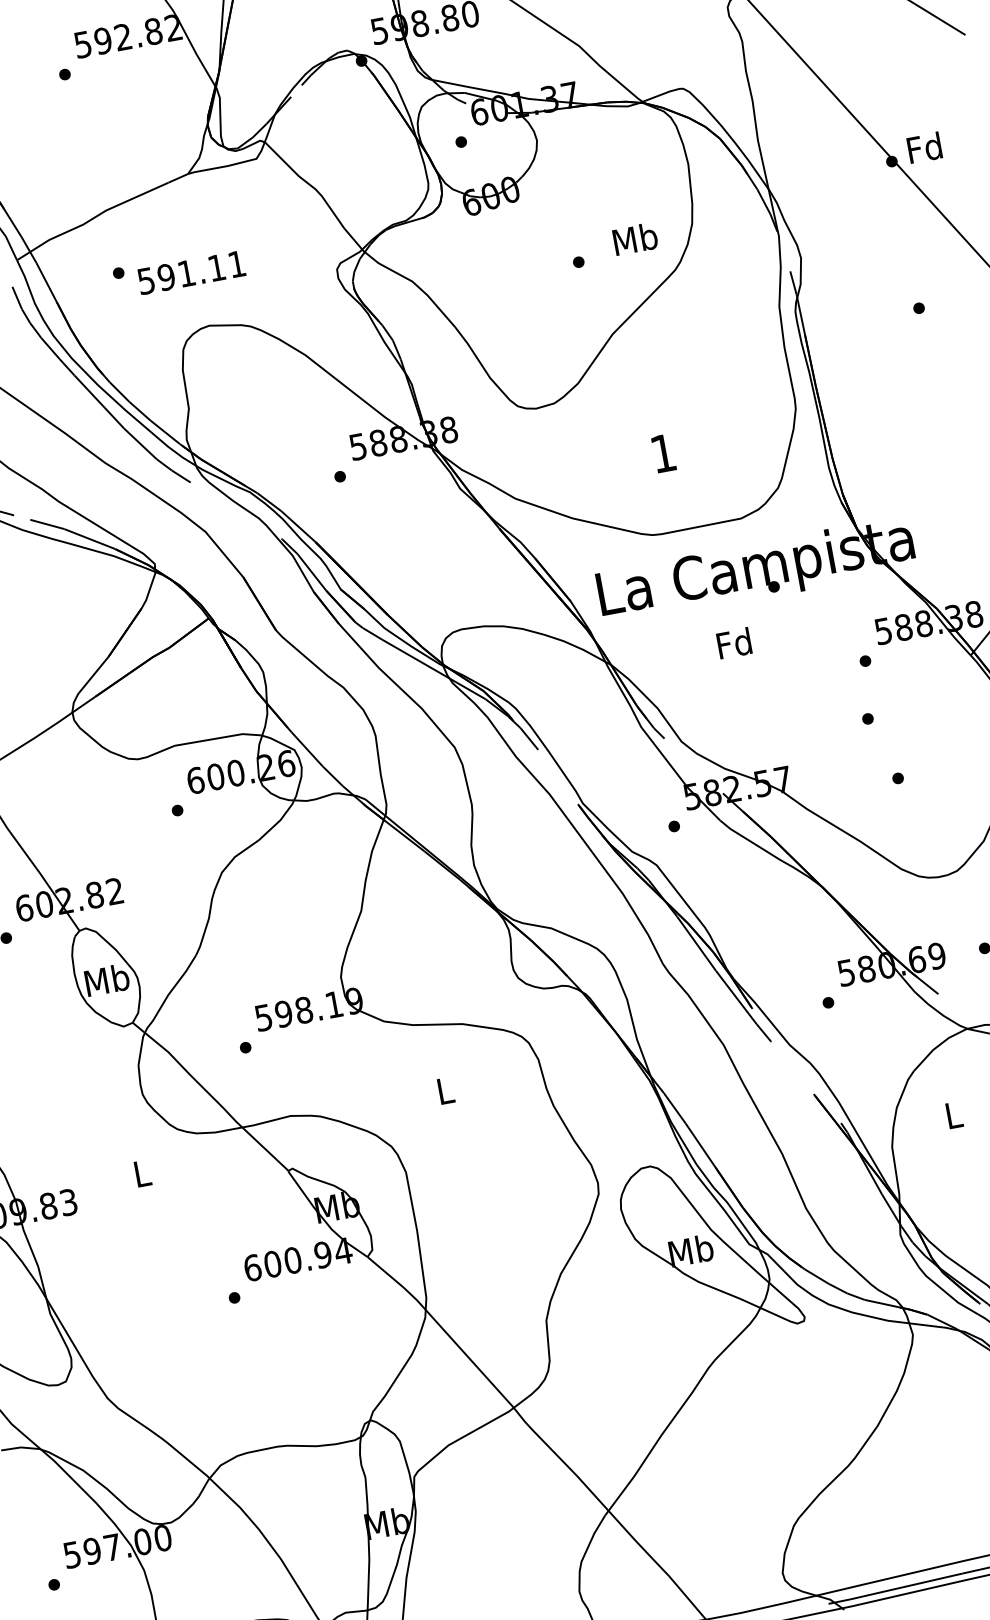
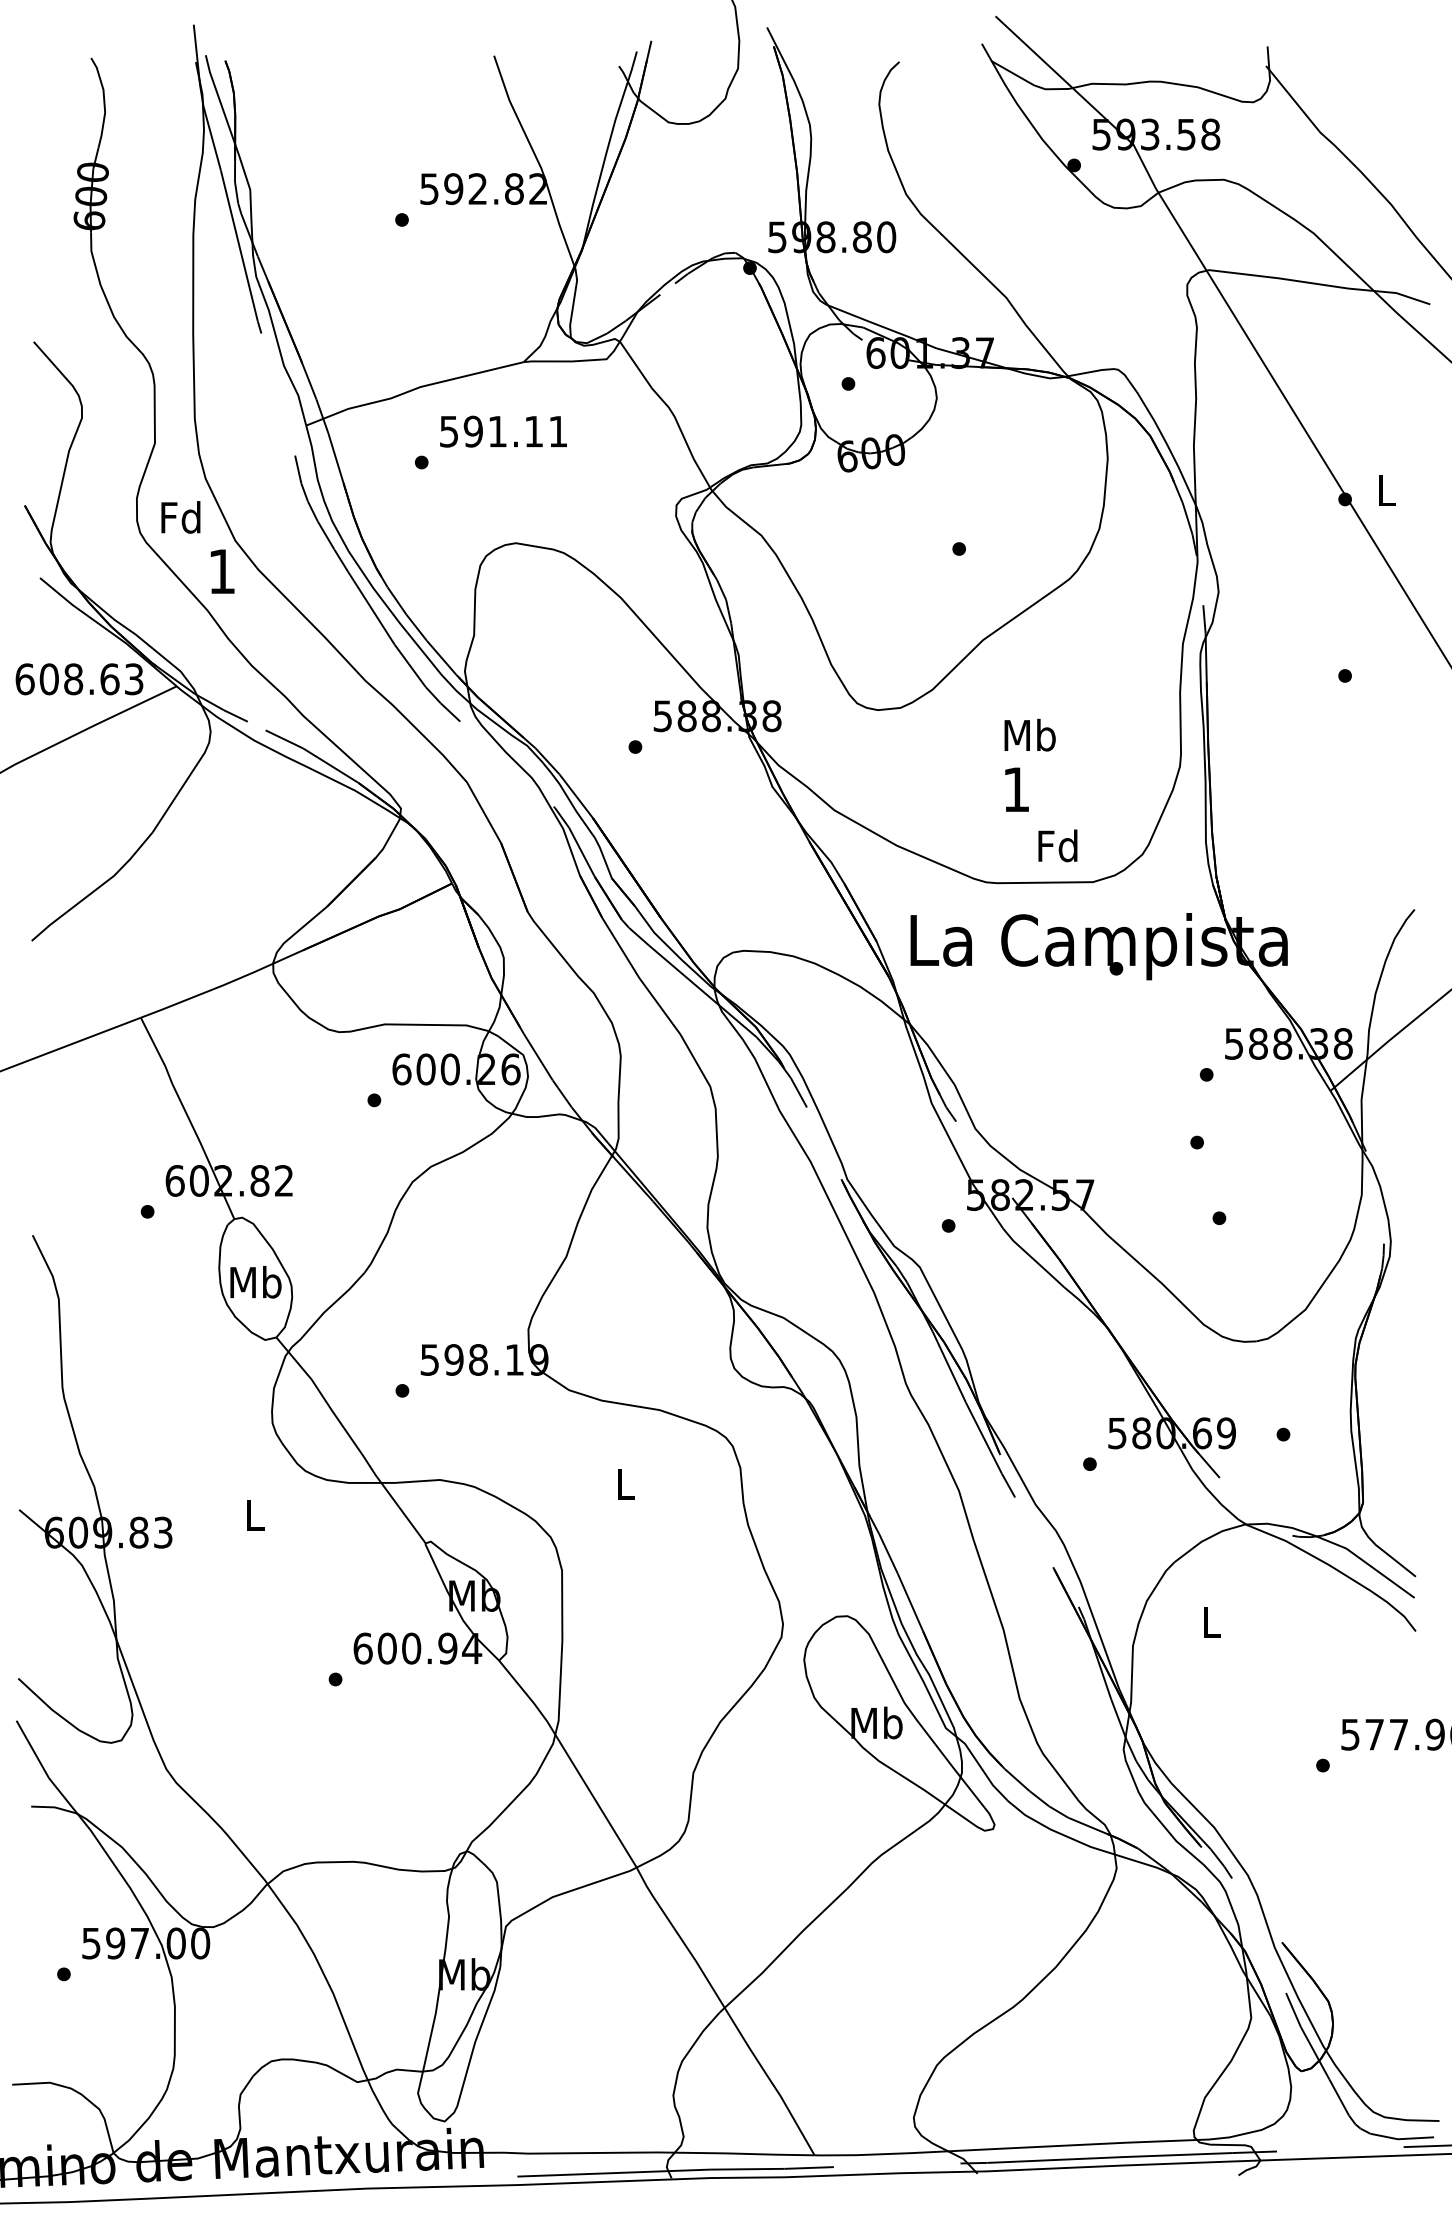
text: (924, 147) -> (1385, 490), Fd -> L
text: (634, 238) -> (1029, 734), moved
text: (191, 272) -> (503, 431), moved
text: (733, 643) -> (1057, 845), moved

